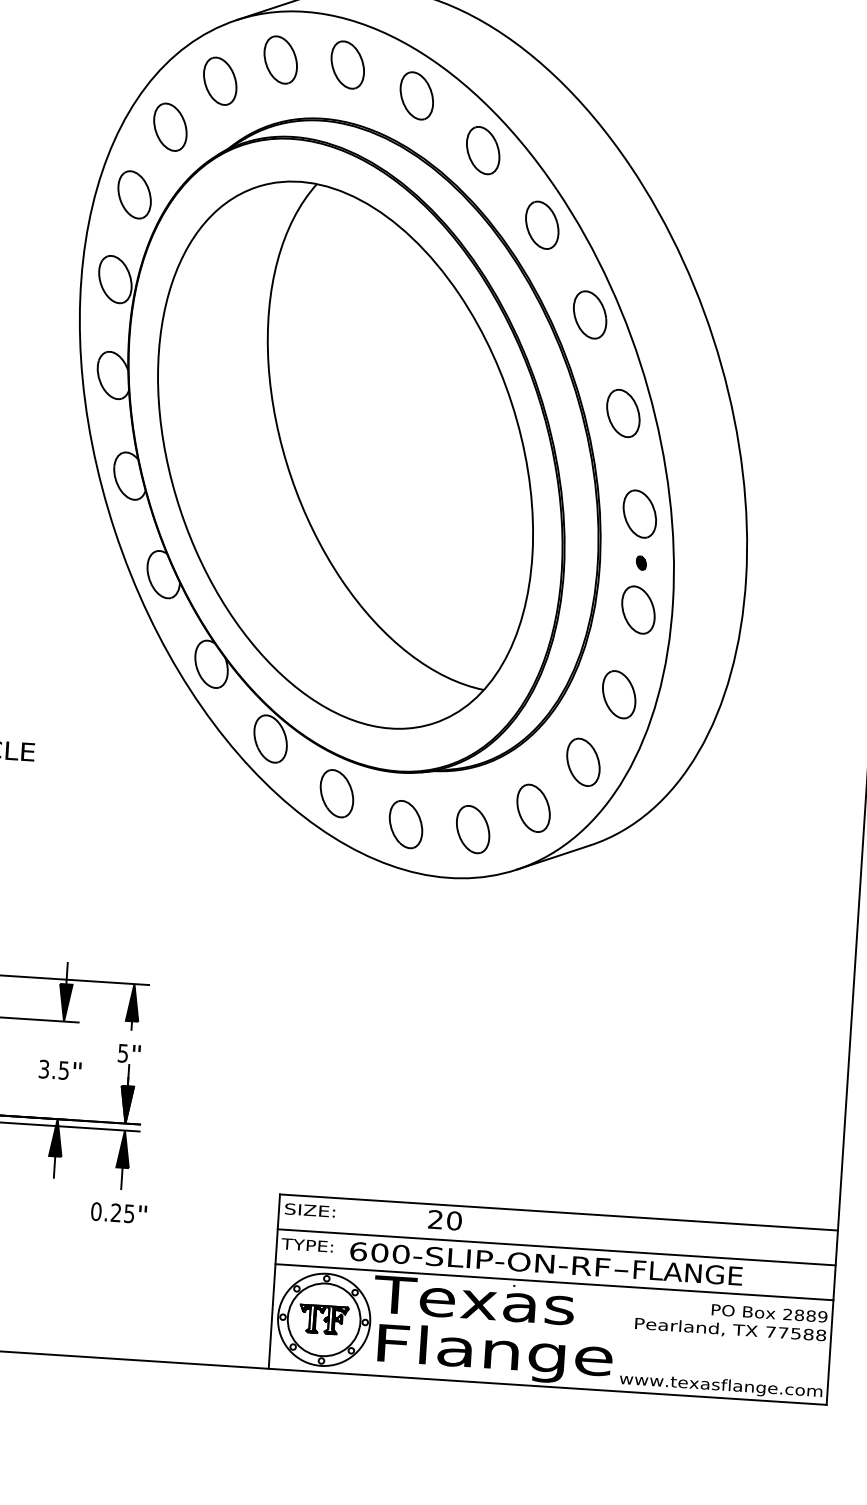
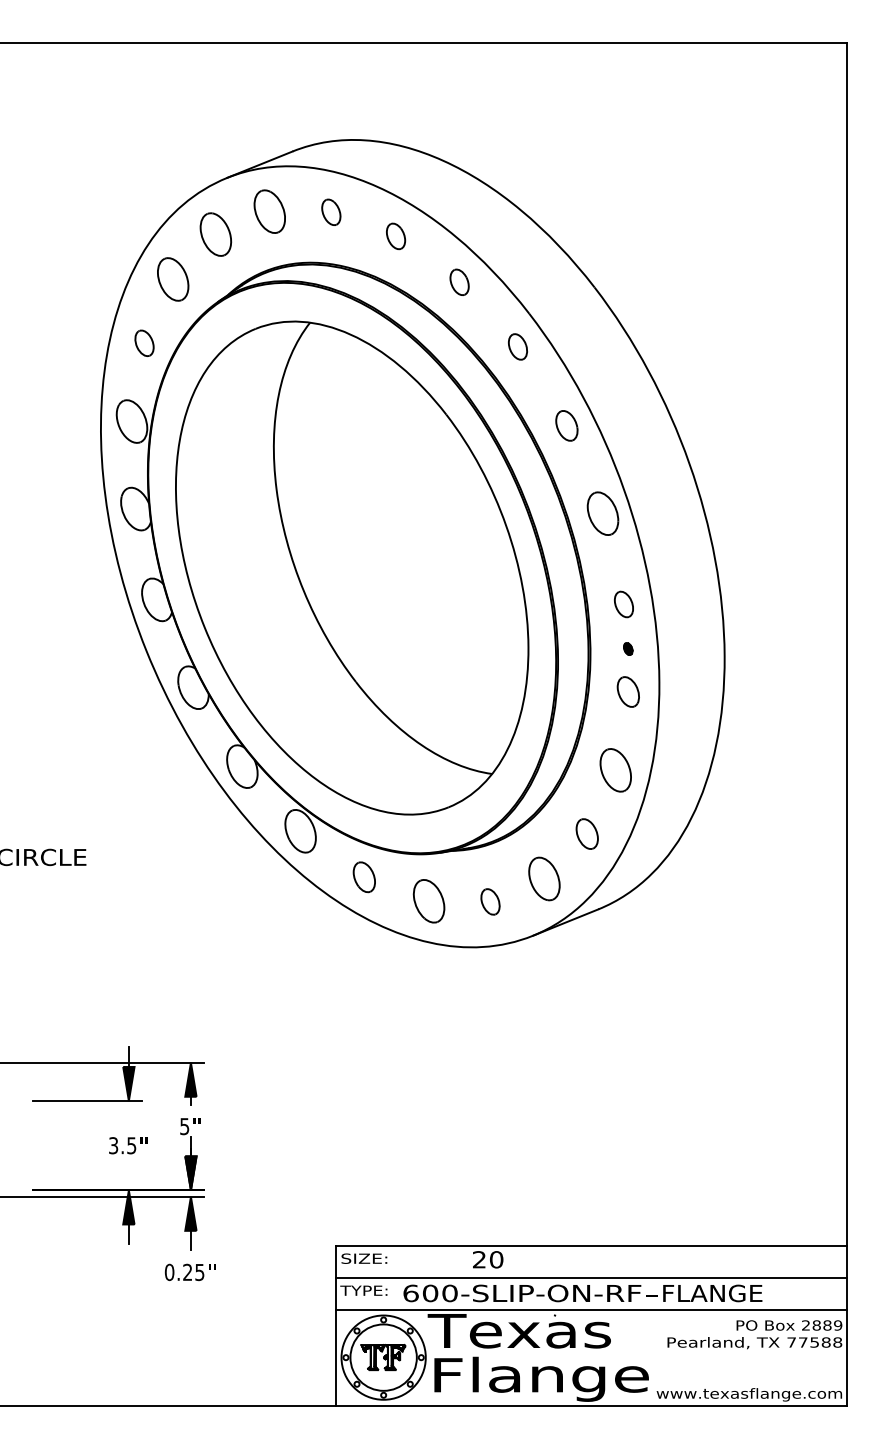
part: (348, 65) -> (331, 212), size x0.6
part: (416, 96) -> (395, 236), size x0.6
part: (482, 150) -> (459, 282), size x0.6
part: (134, 195) -> (144, 343), size x0.6
part: (541, 224) -> (517, 346), size x0.6
part: (589, 314) -> (566, 425), size x0.7
part: (639, 514) -> (623, 604), size x0.6
part: (638, 609) -> (628, 691), size x0.7
part: (583, 761) -> (587, 833), size x0.7
part: (337, 794) -> (364, 877), size x0.7
part: (473, 829) -> (490, 901), size x0.6

